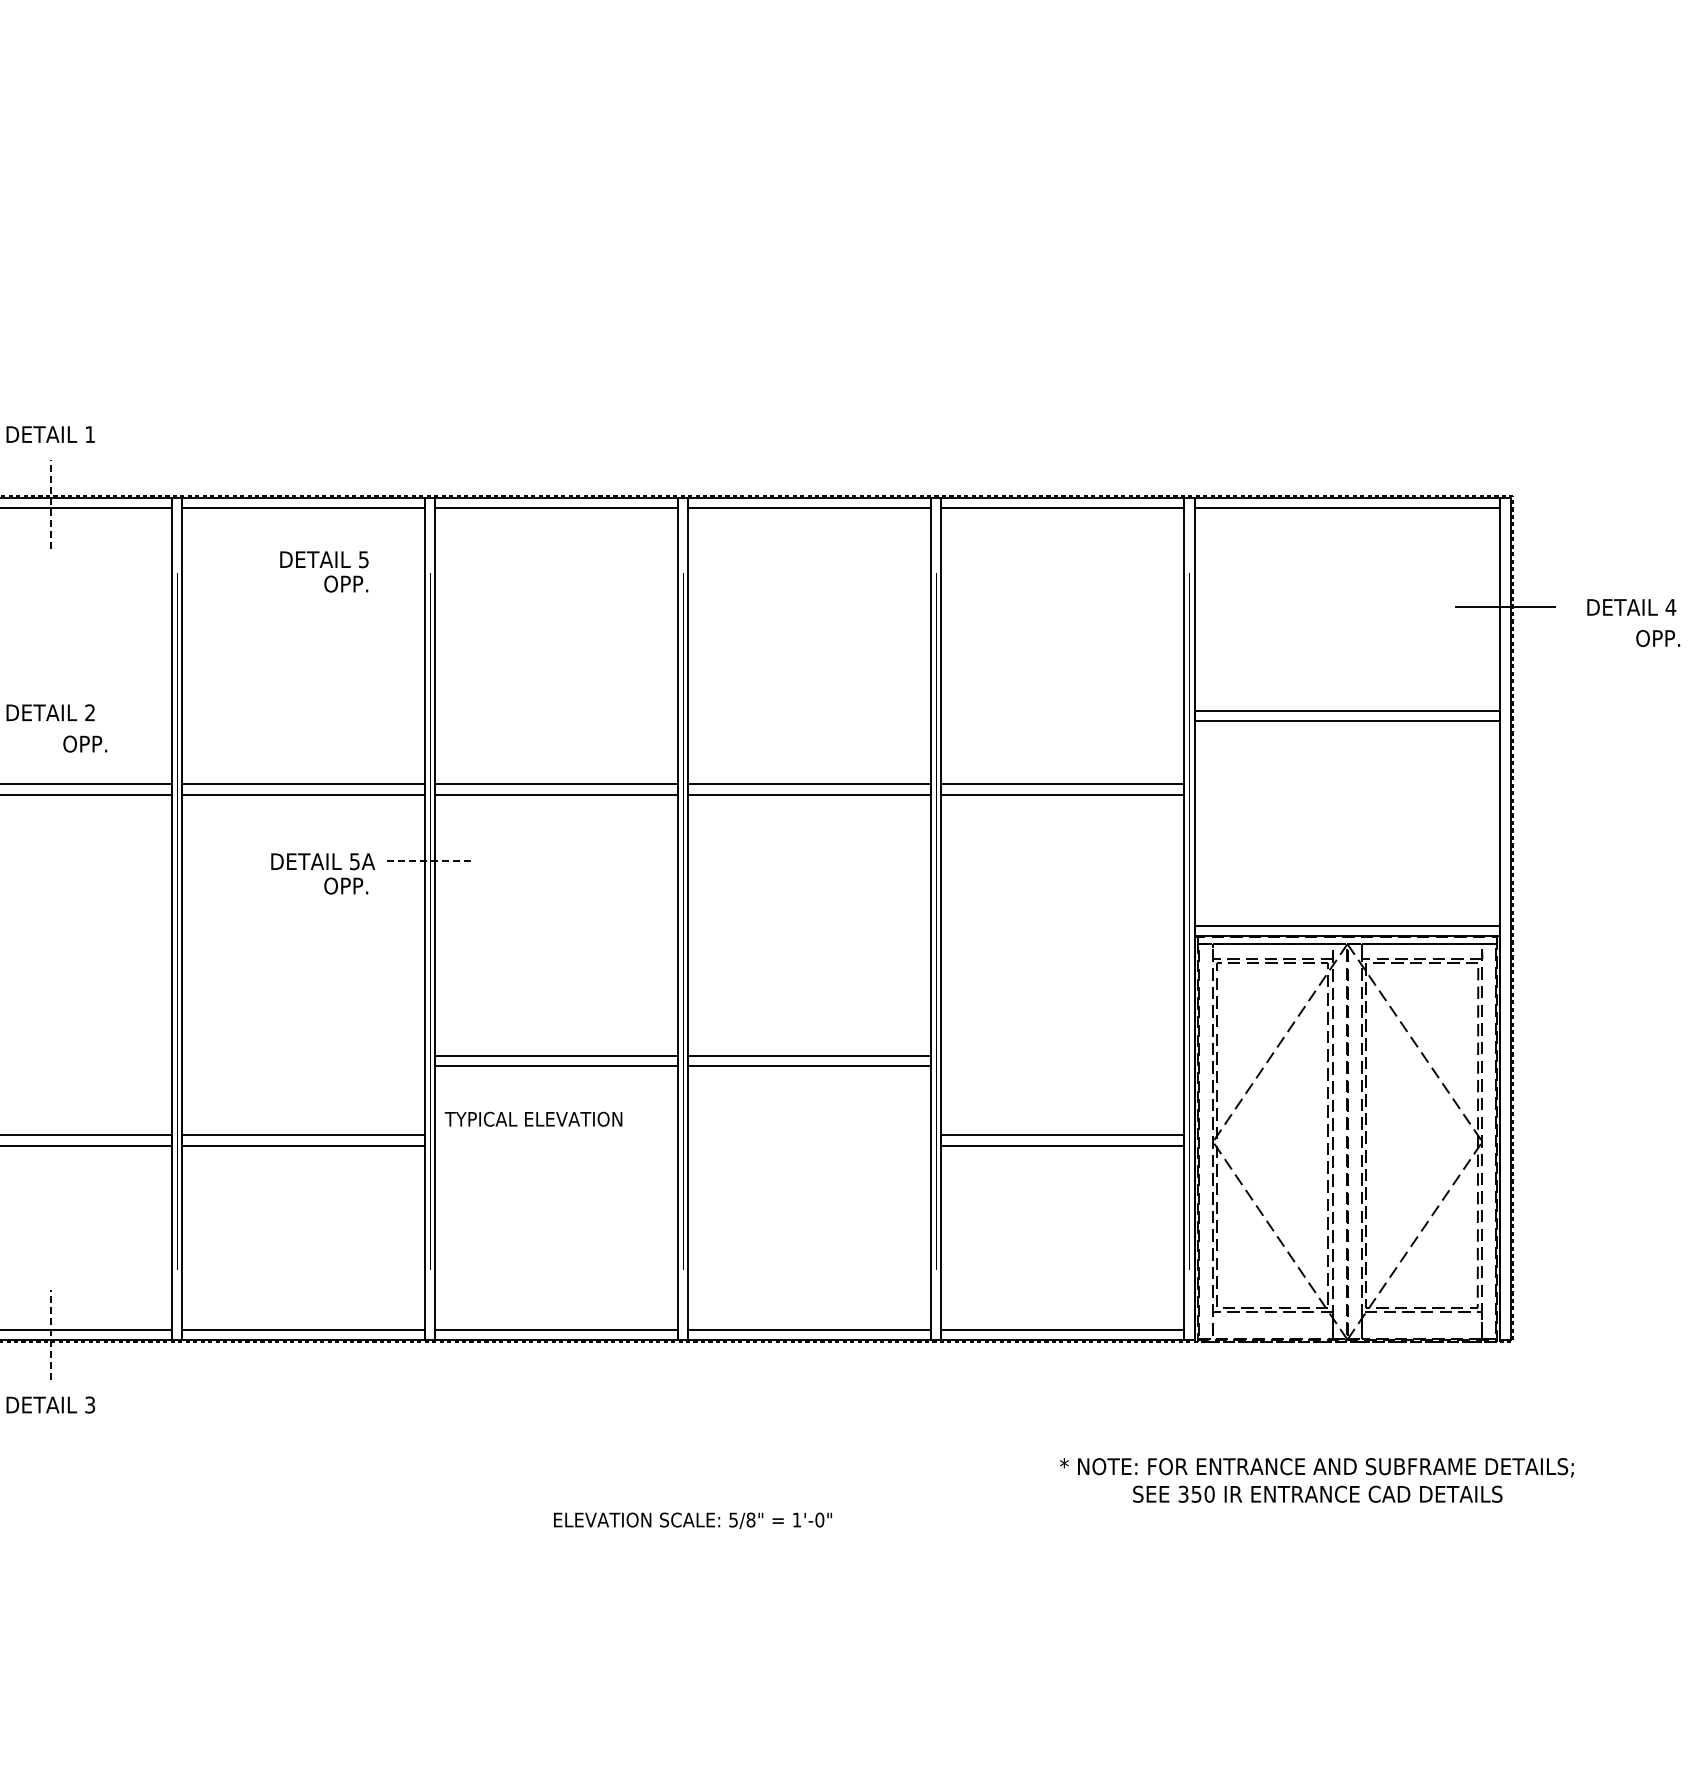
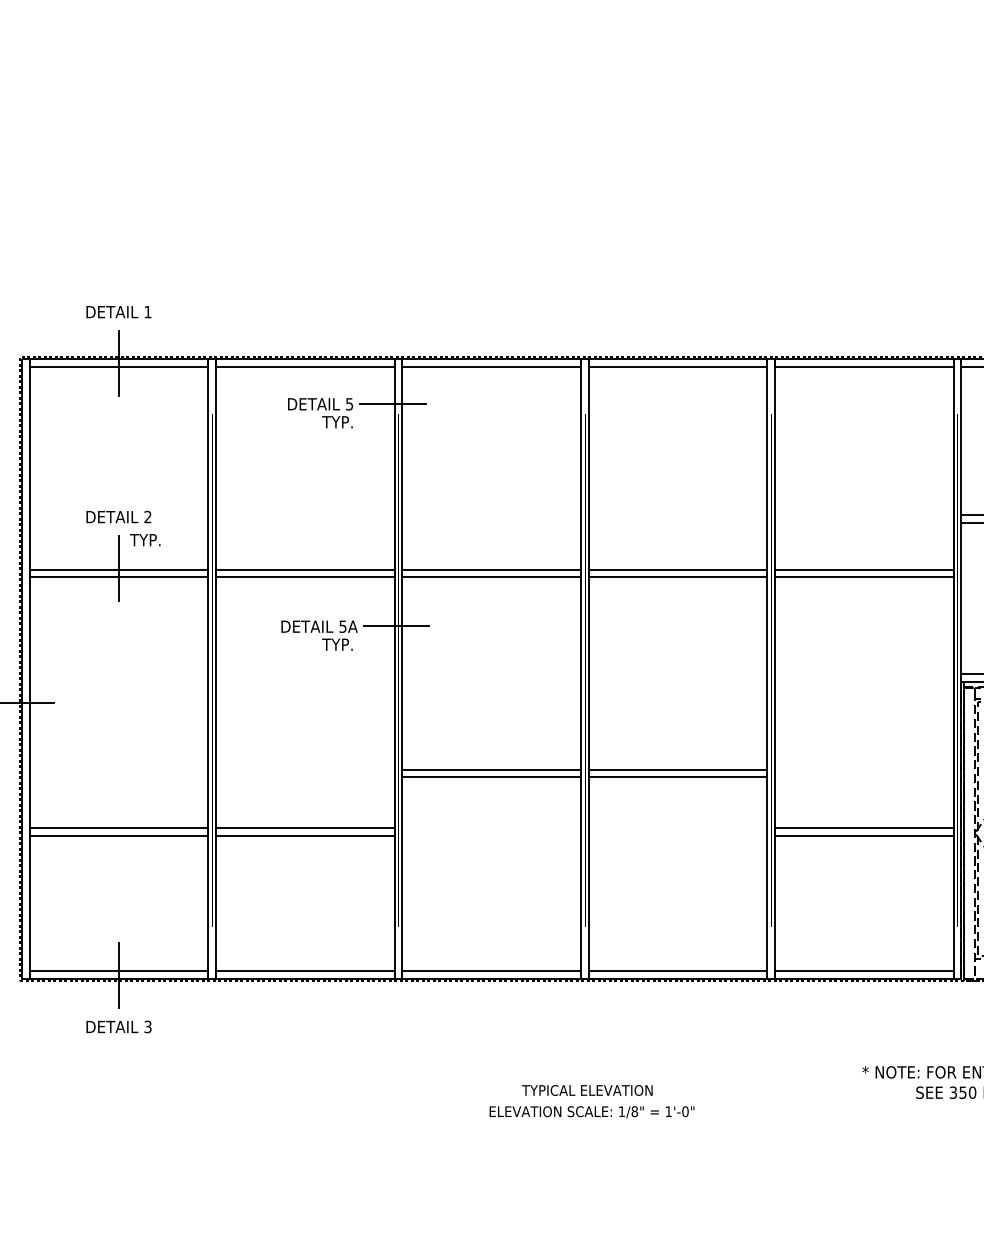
line: (50, 504) -> (118, 363), dashed -> solid
line: (422, 558) -> (392, 403), added
text: (337, 583) -> (330, 421), OPP. -> TYP.
text: (76, 743) -> (137, 539), OPP. -> TYP.
line: (50, 782) -> (118, 568), added
line: (426, 860) -> (395, 625), dashed -> solid
text: (337, 885) -> (330, 644), OPP. -> TYP.
text: (533, 1118) -> (587, 1089), moved
line: (50, 1335) -> (118, 975), dashed -> solid
text: (733, 1519) -> (621, 1111), 5/8" -> 1/8"

